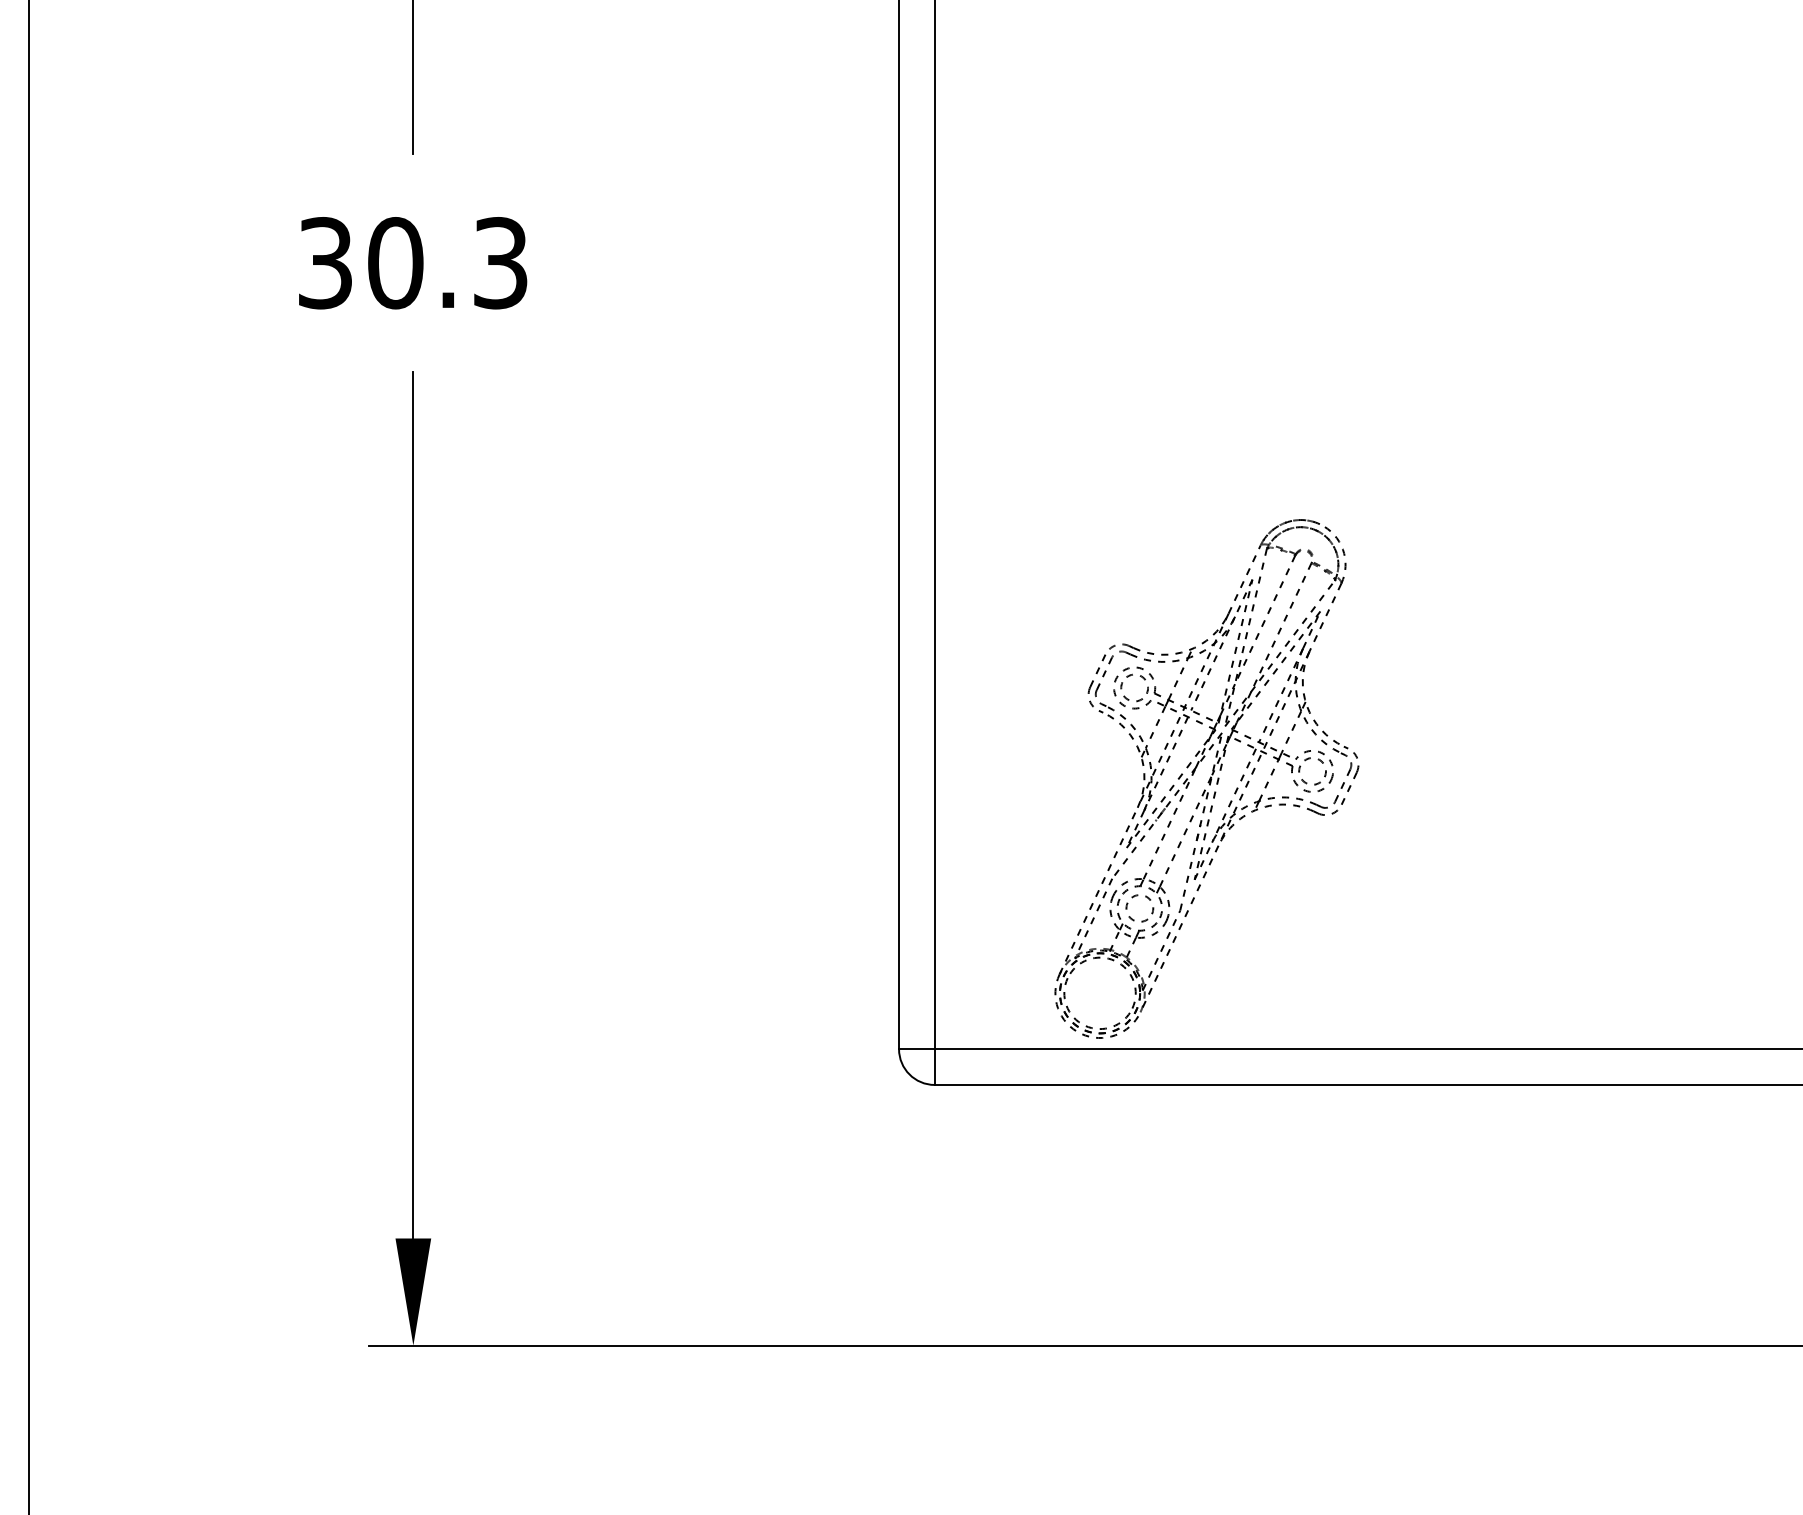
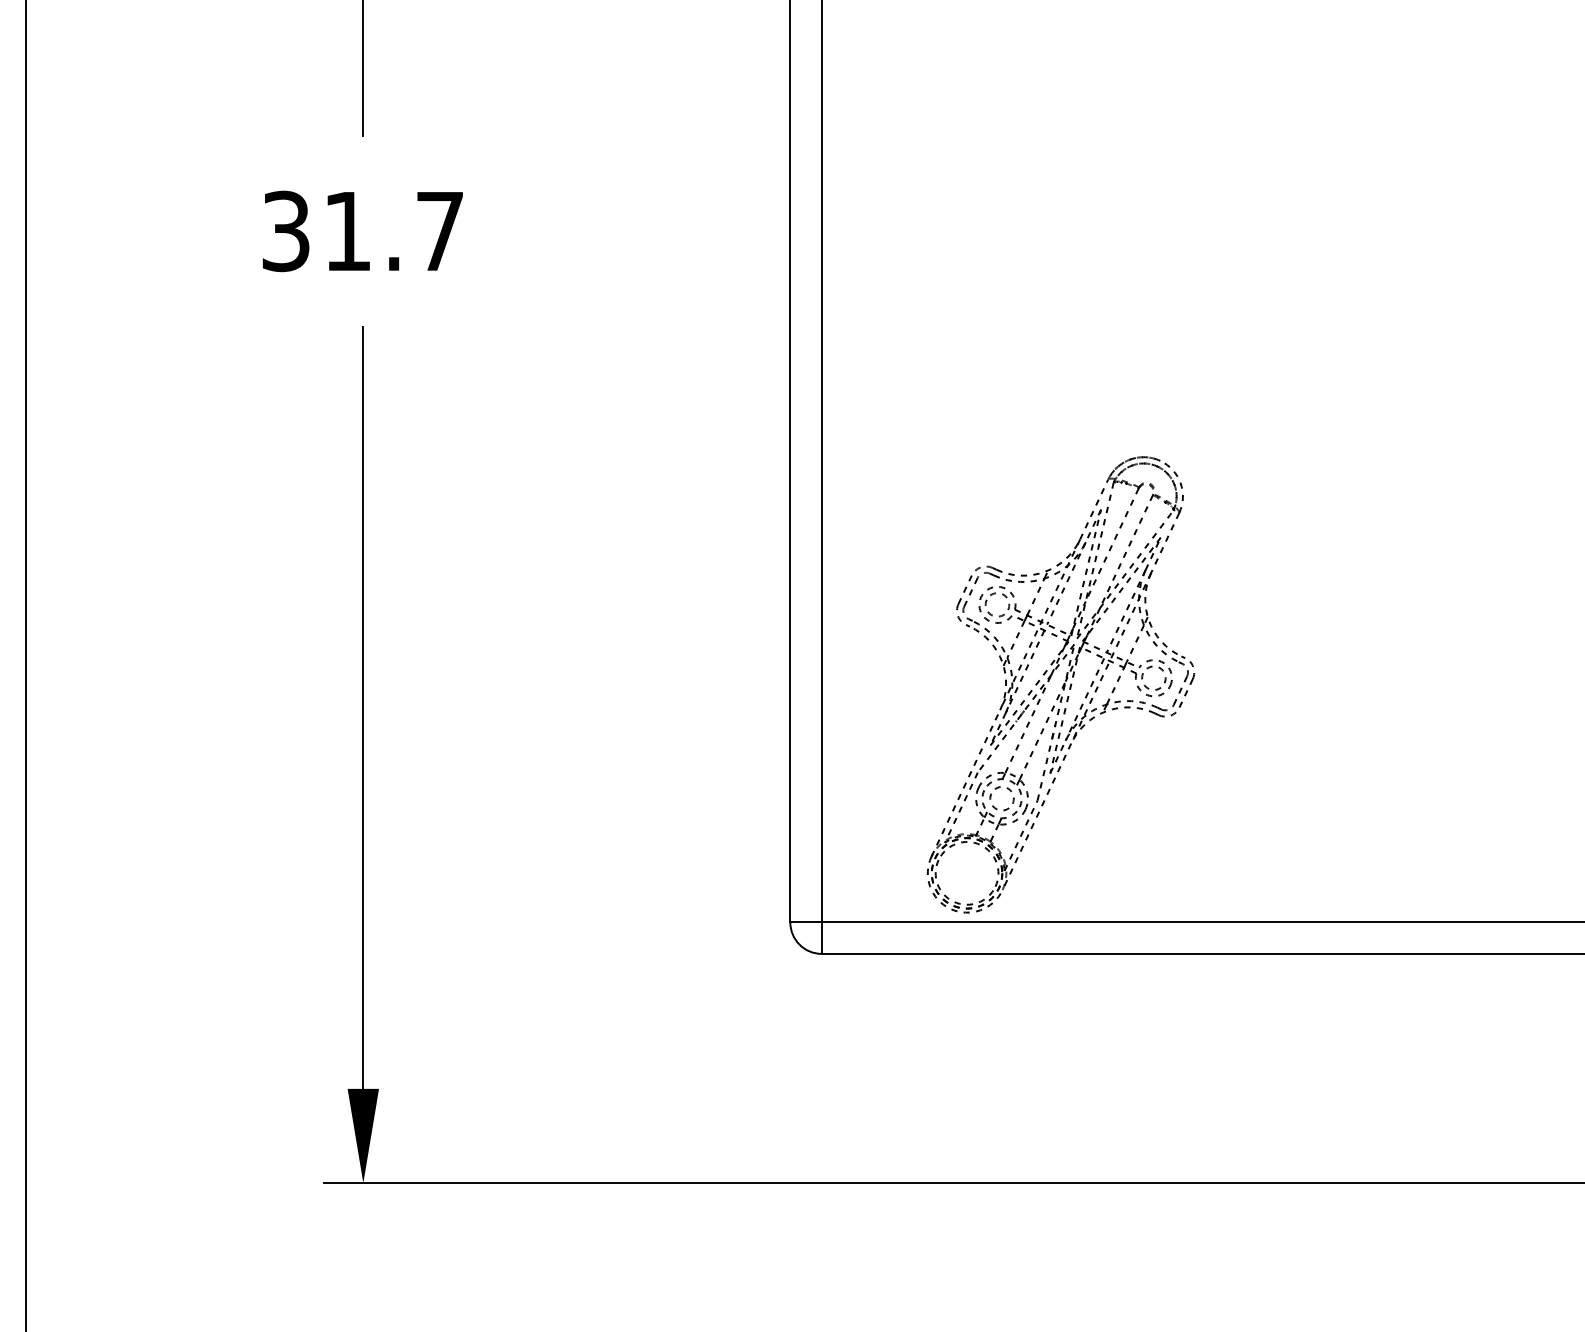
text: (447, 263) -> (393, 231), 30.3 -> 31.7

